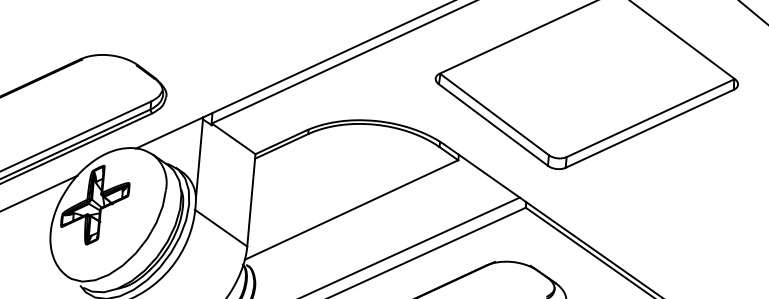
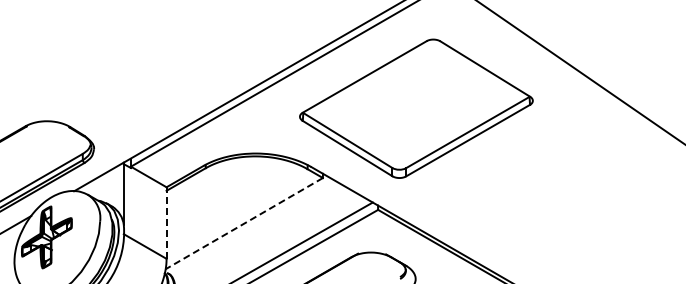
line: (251, 200) -> (166, 223), solid -> dashed
line: (351, 209) -> (244, 223), solid -> dashed

